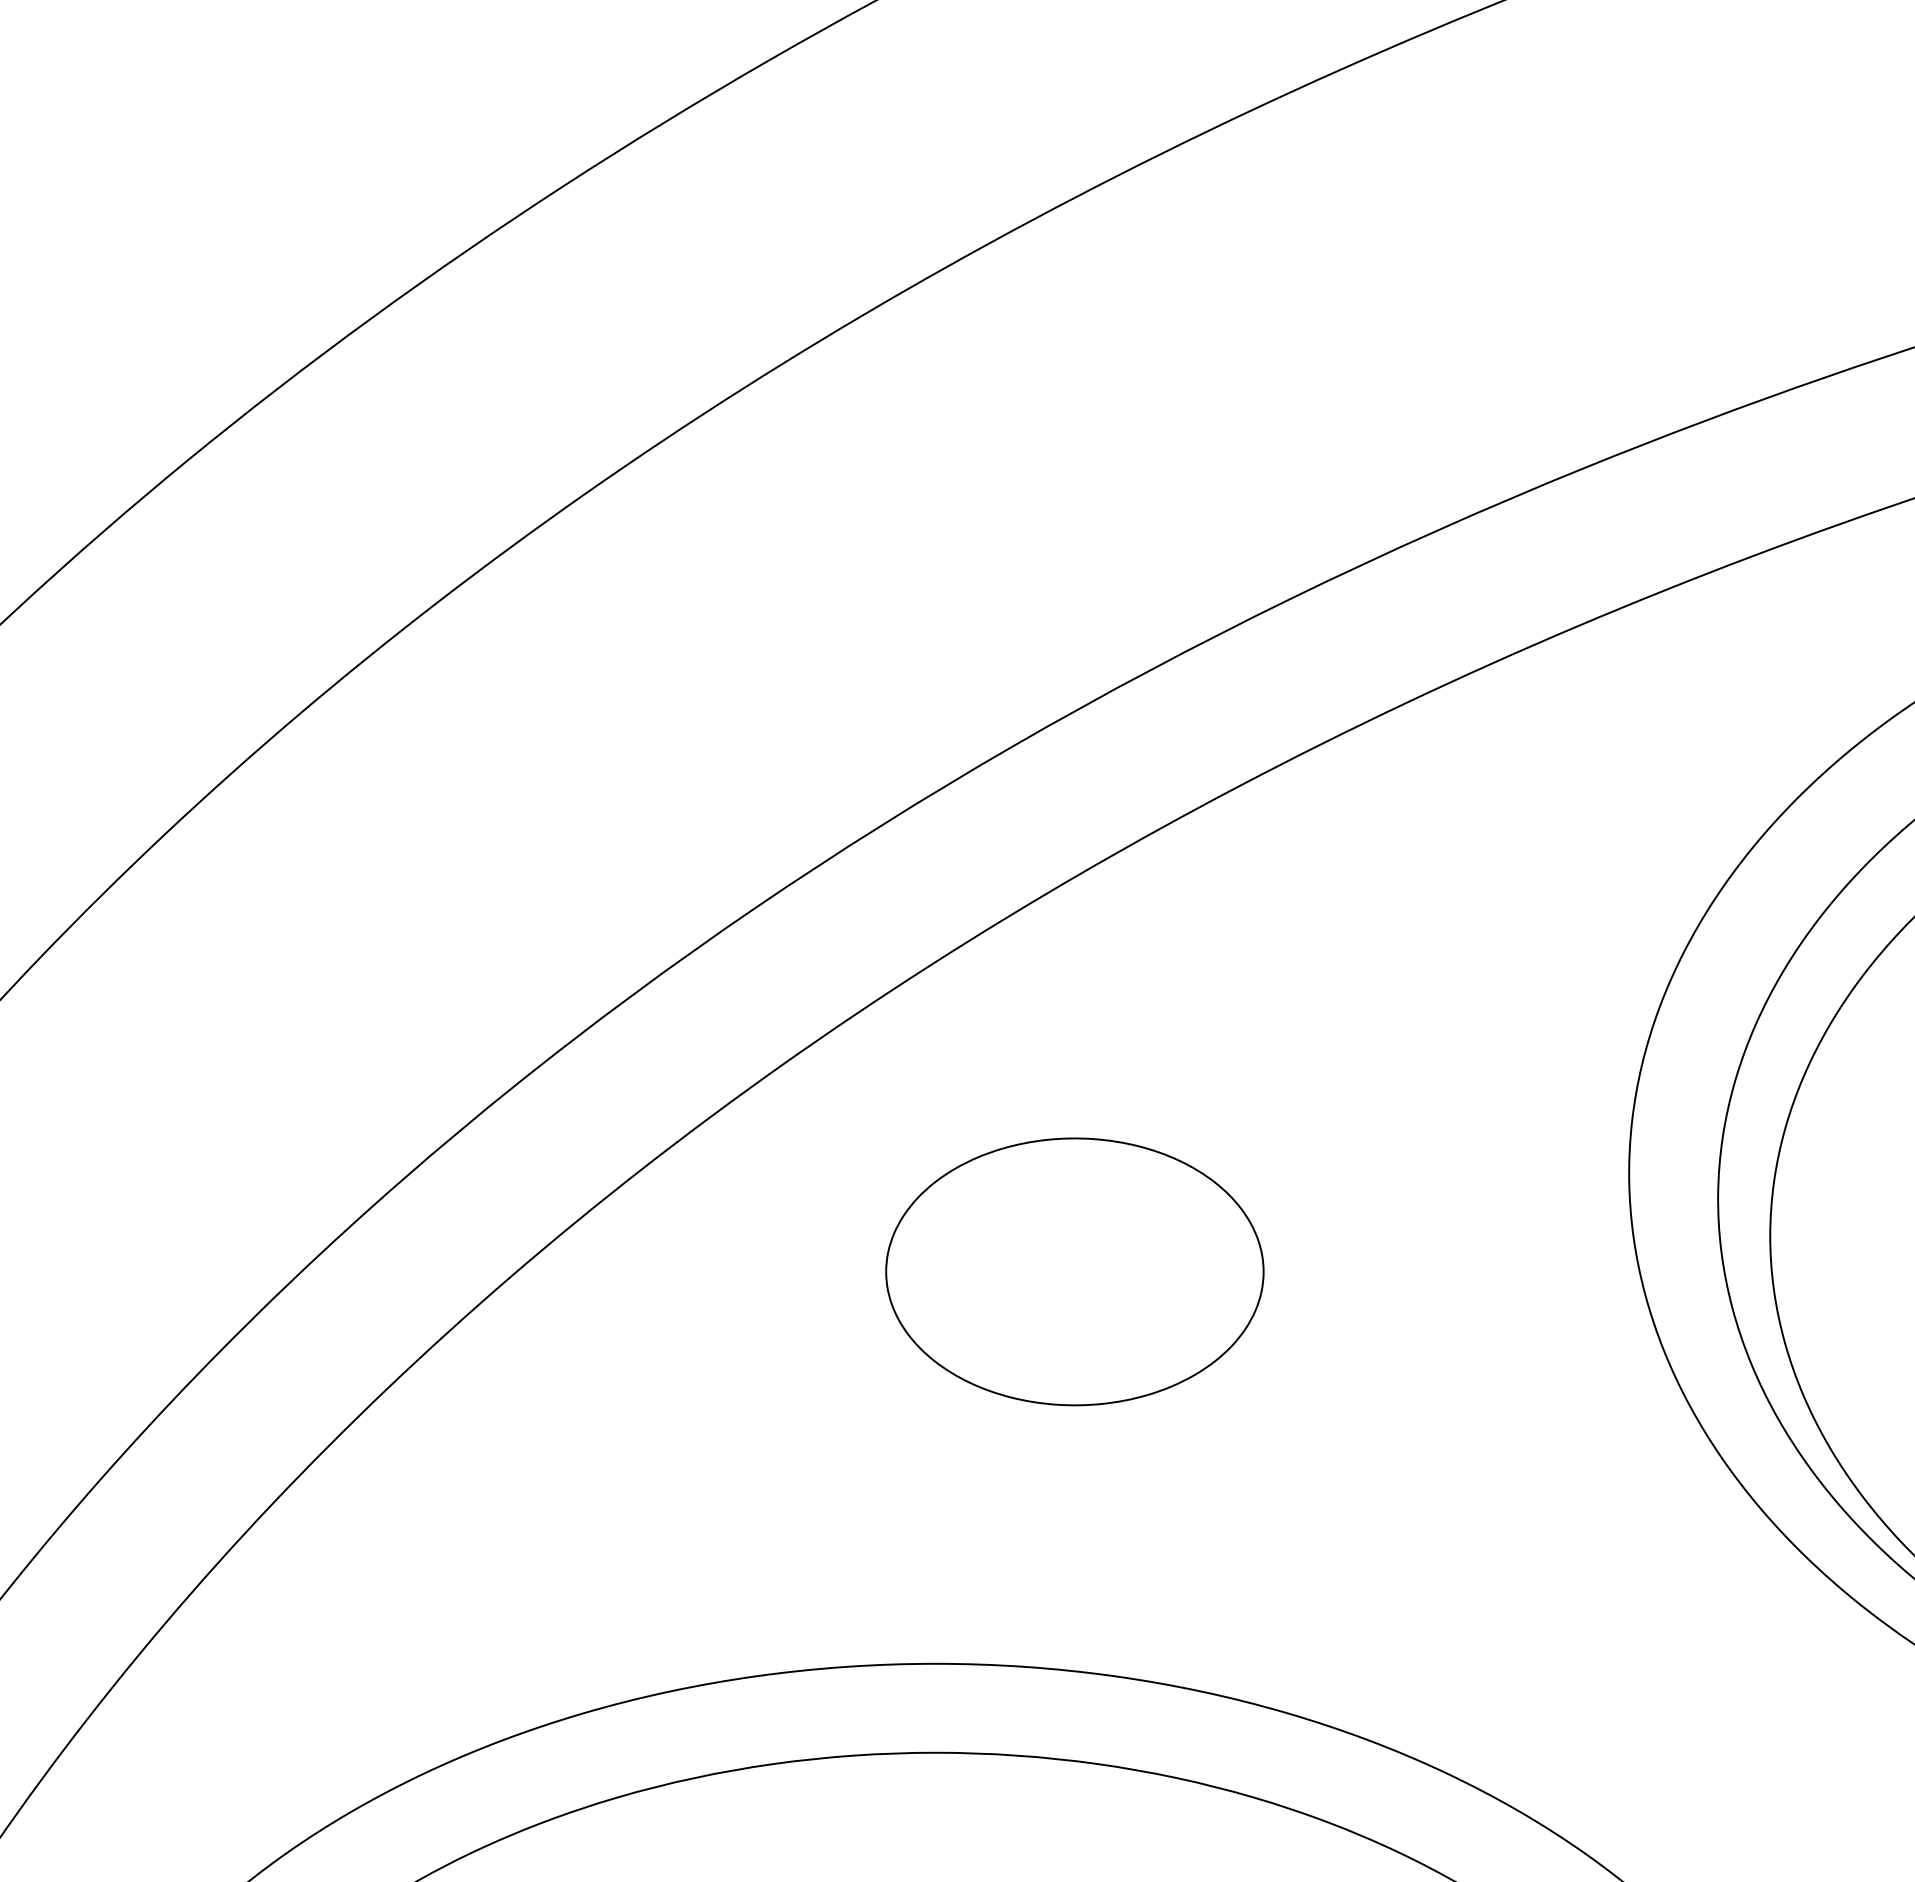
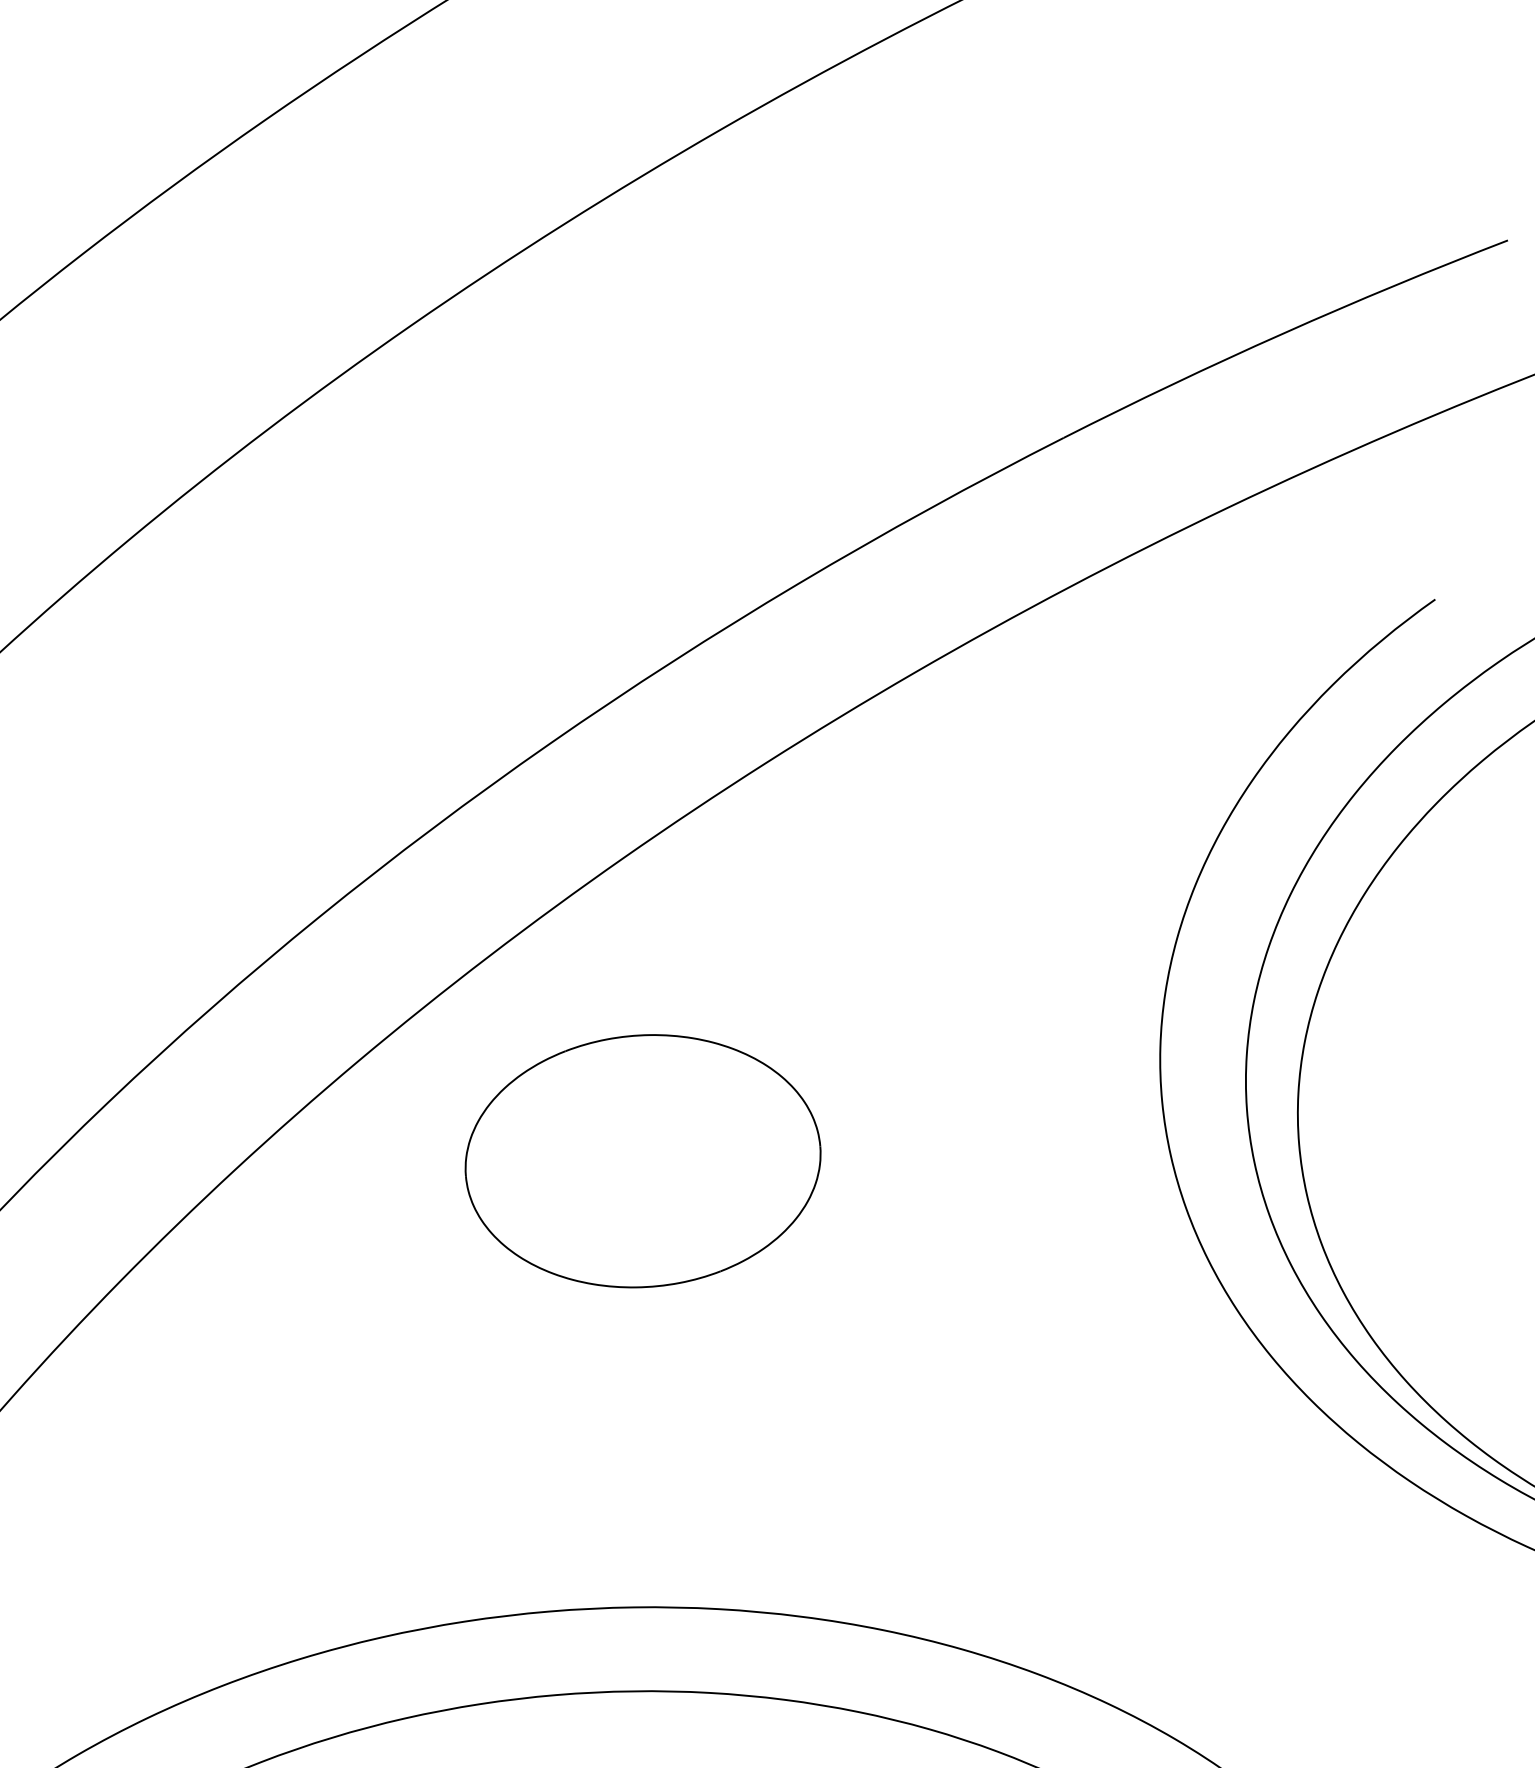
part: (1074, 1271) -> (642, 1160), moved

